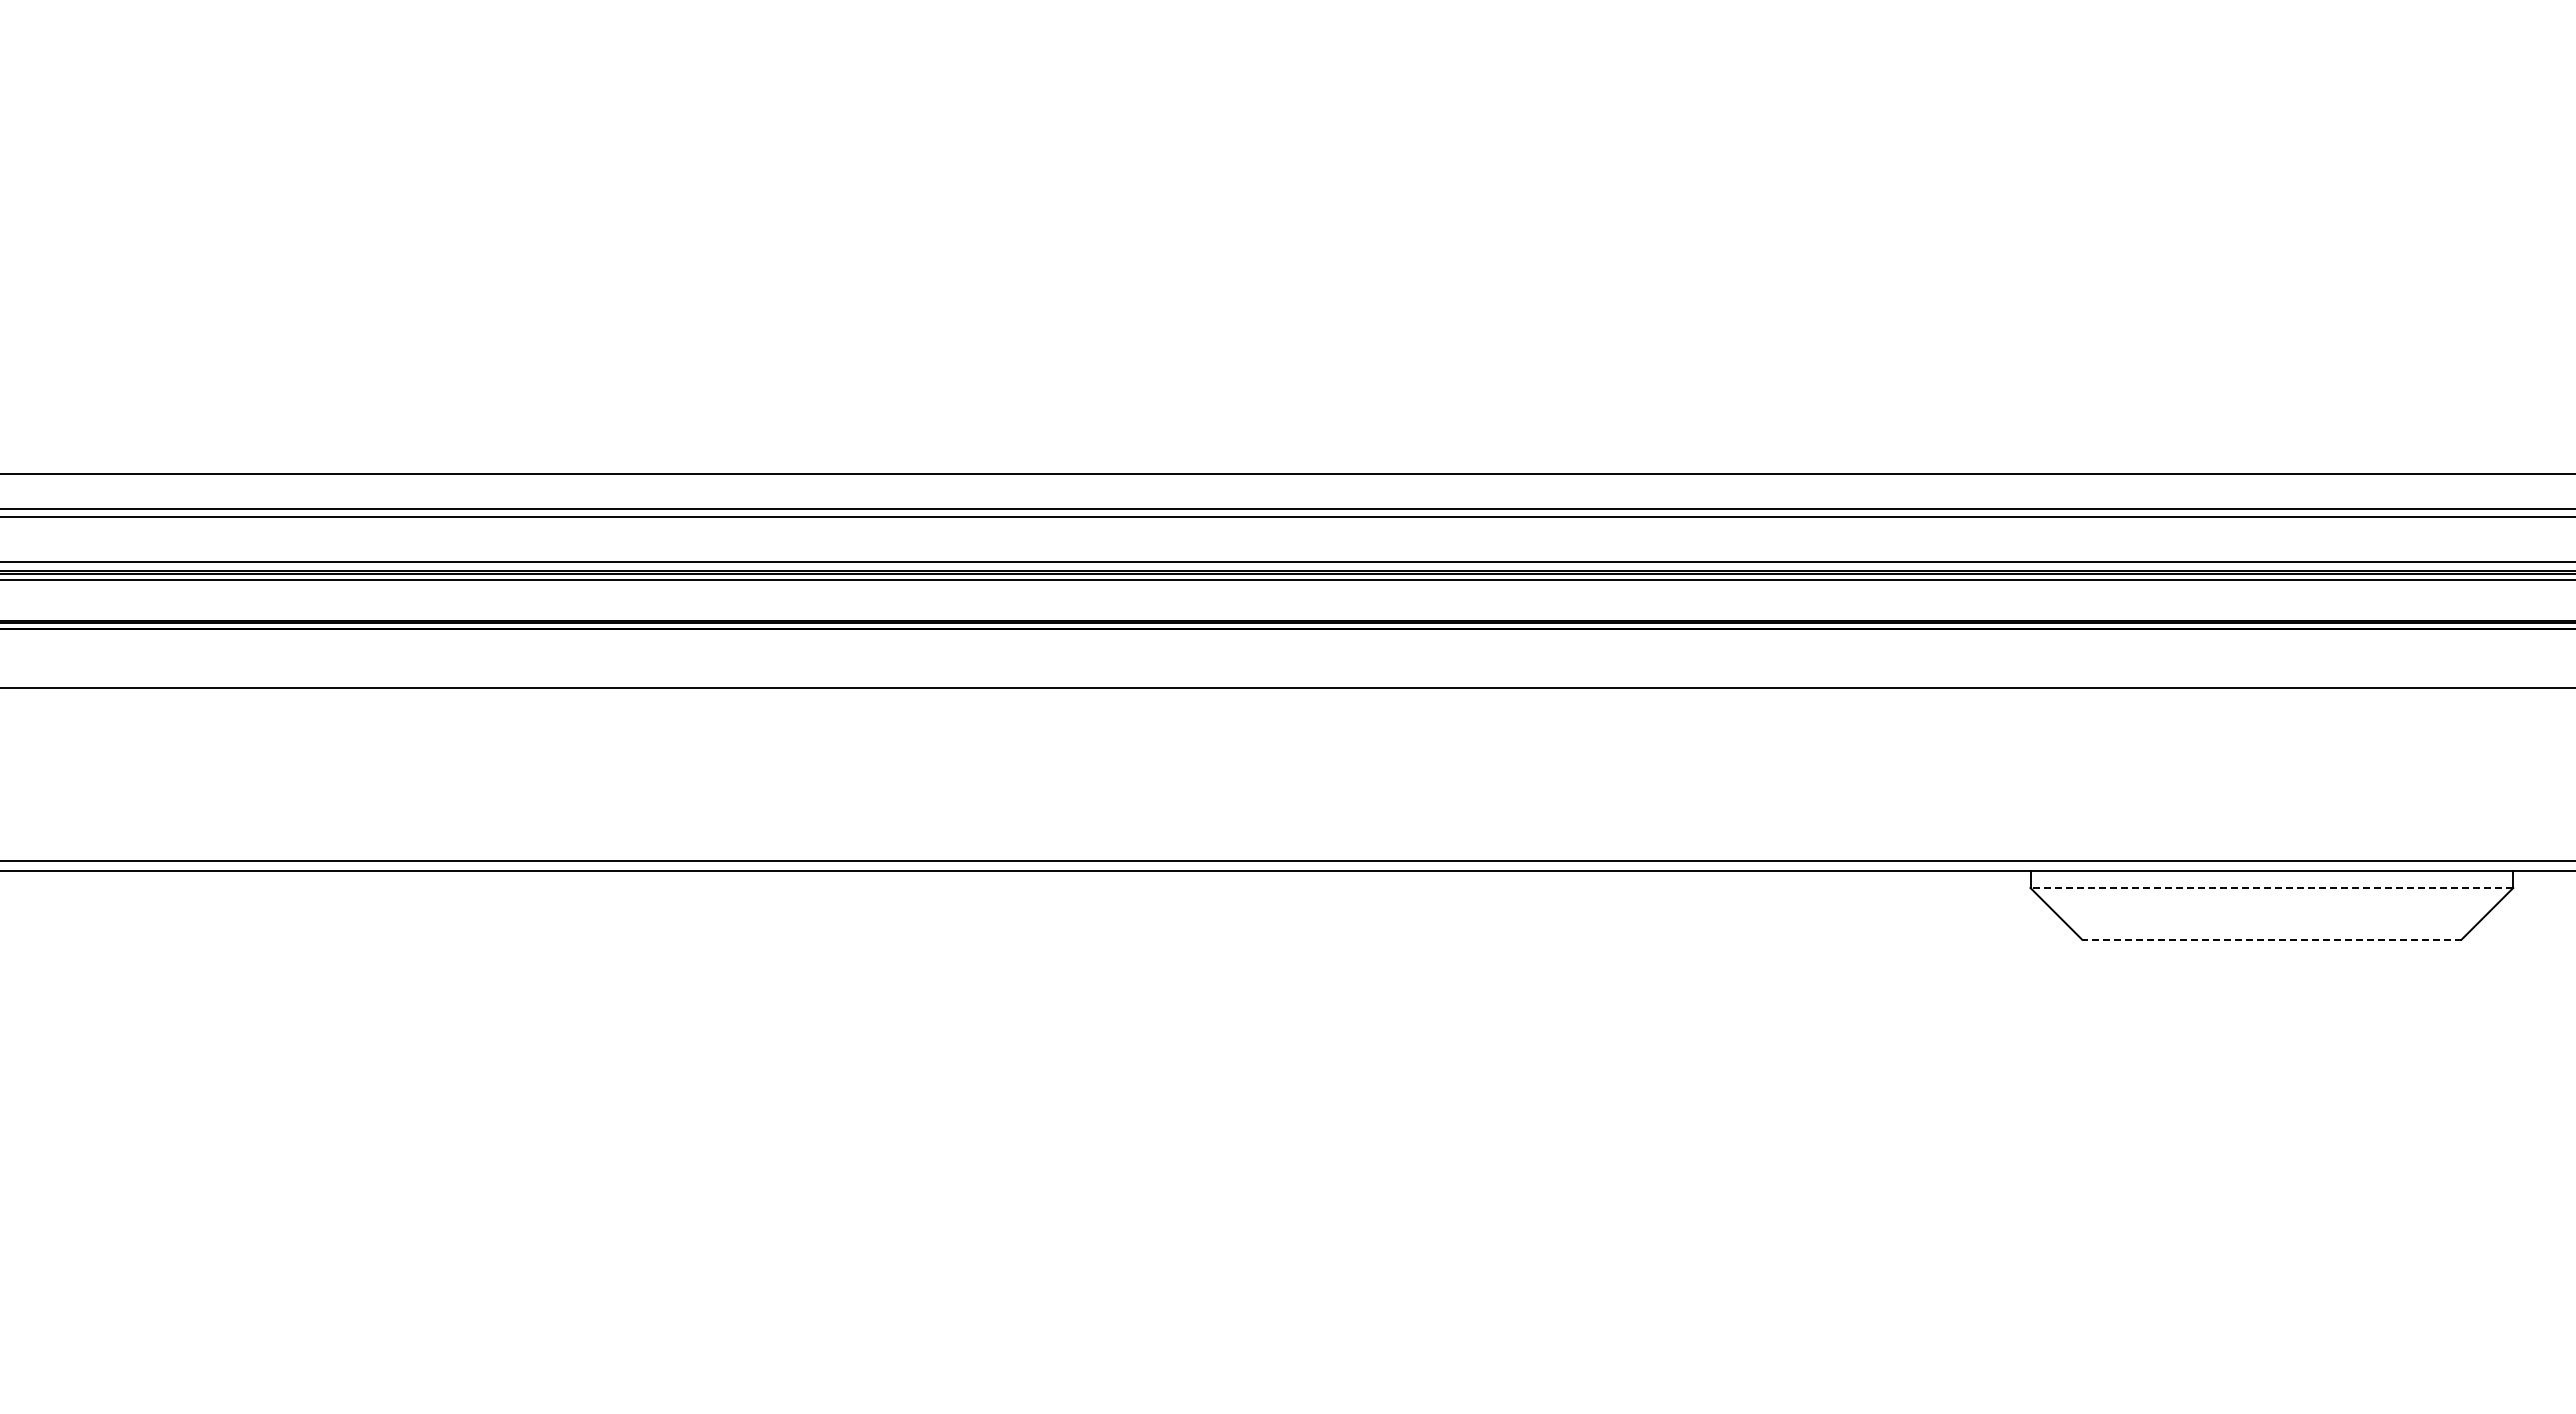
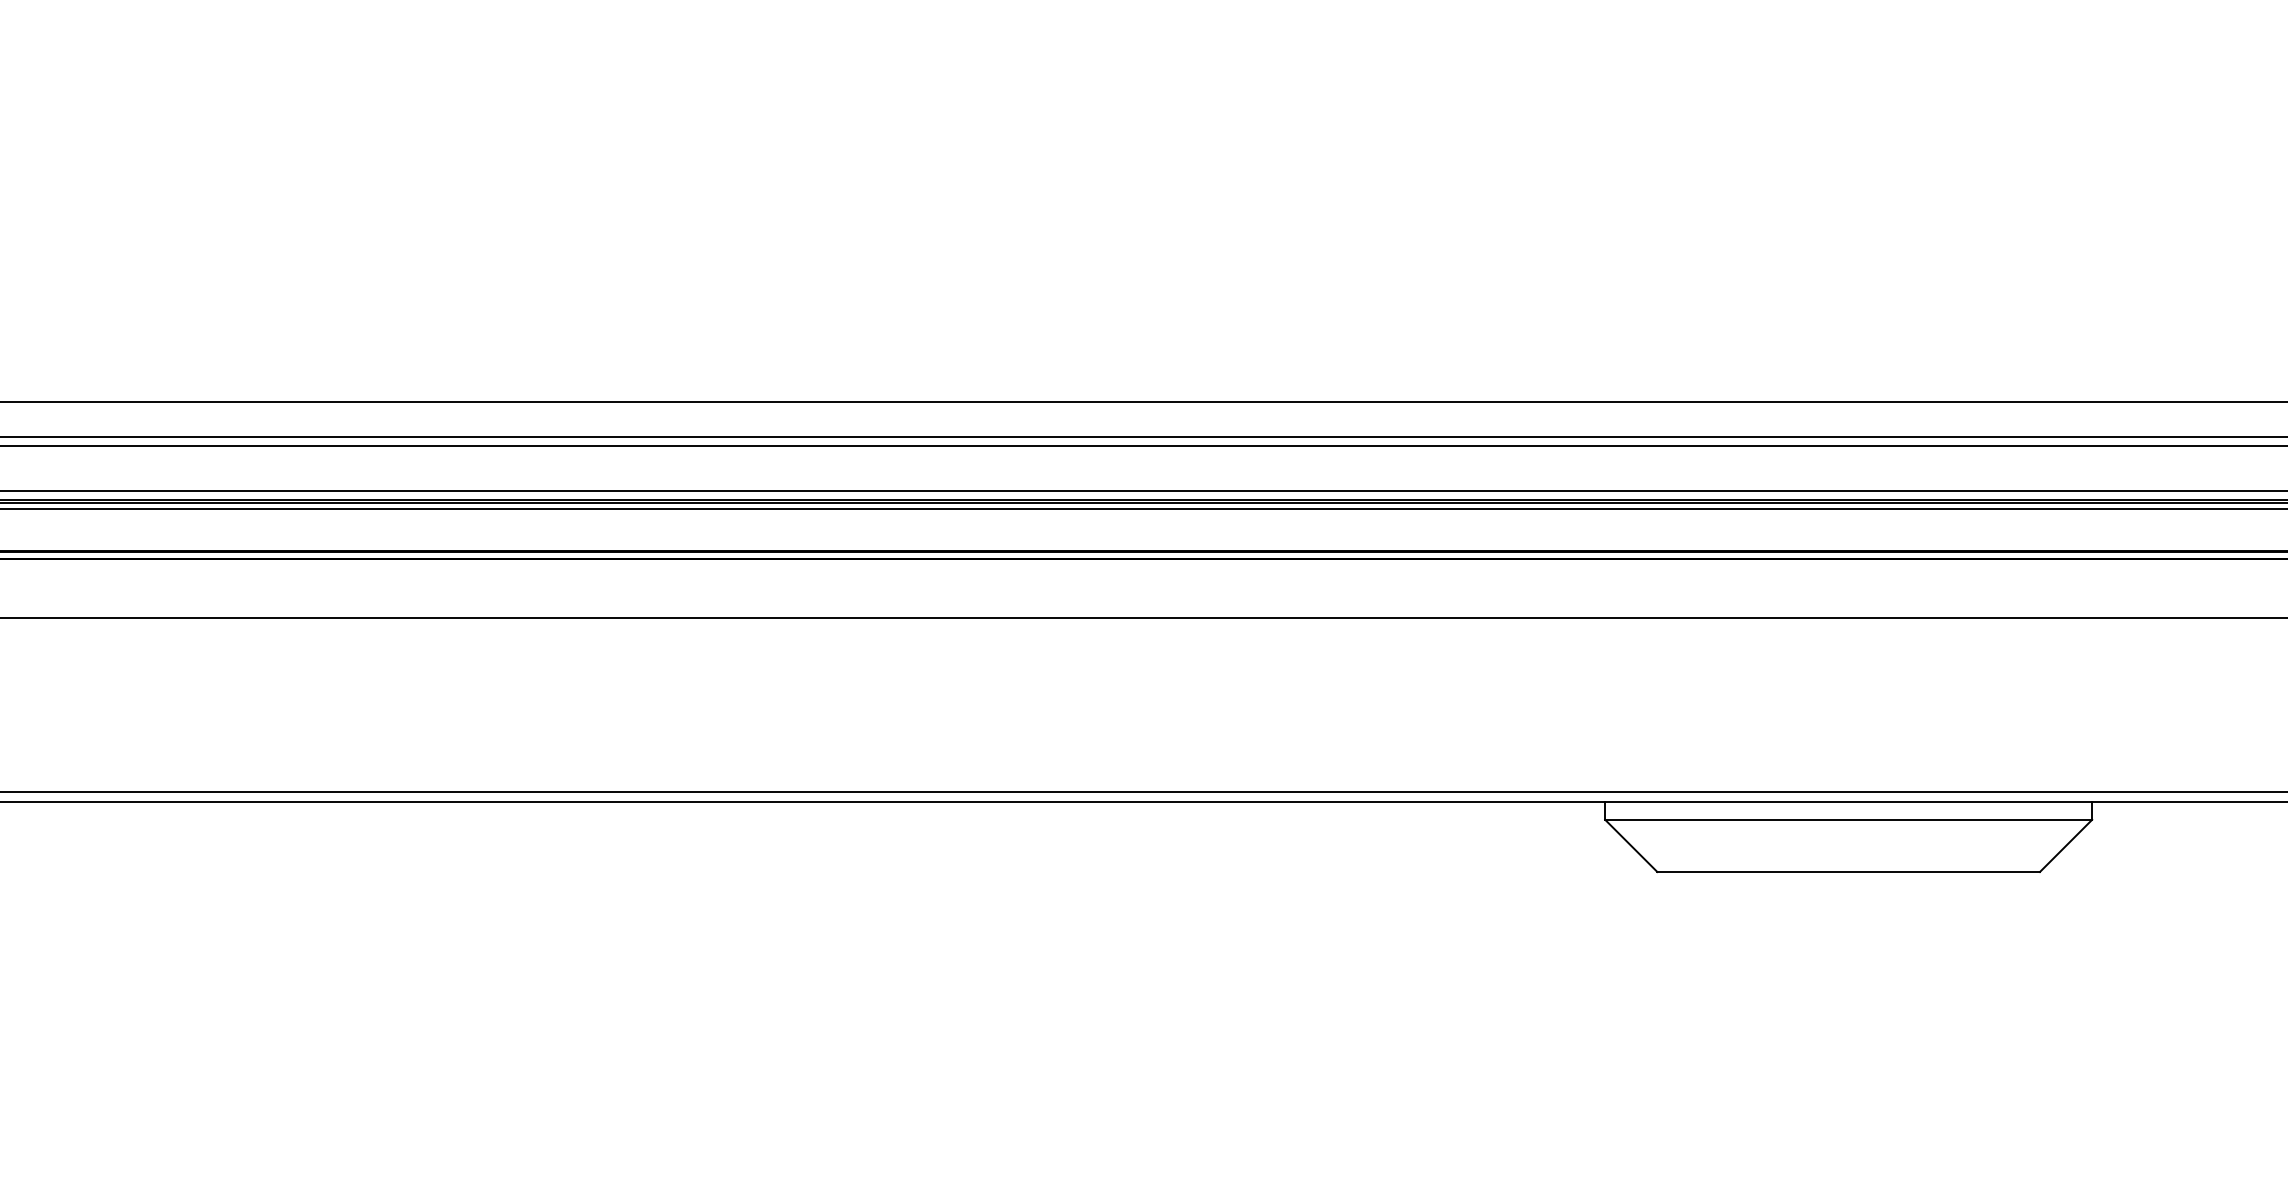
line: (2271, 888) -> (1848, 820), dashed -> solid
line: (2271, 939) -> (1848, 871), dashed -> solid

